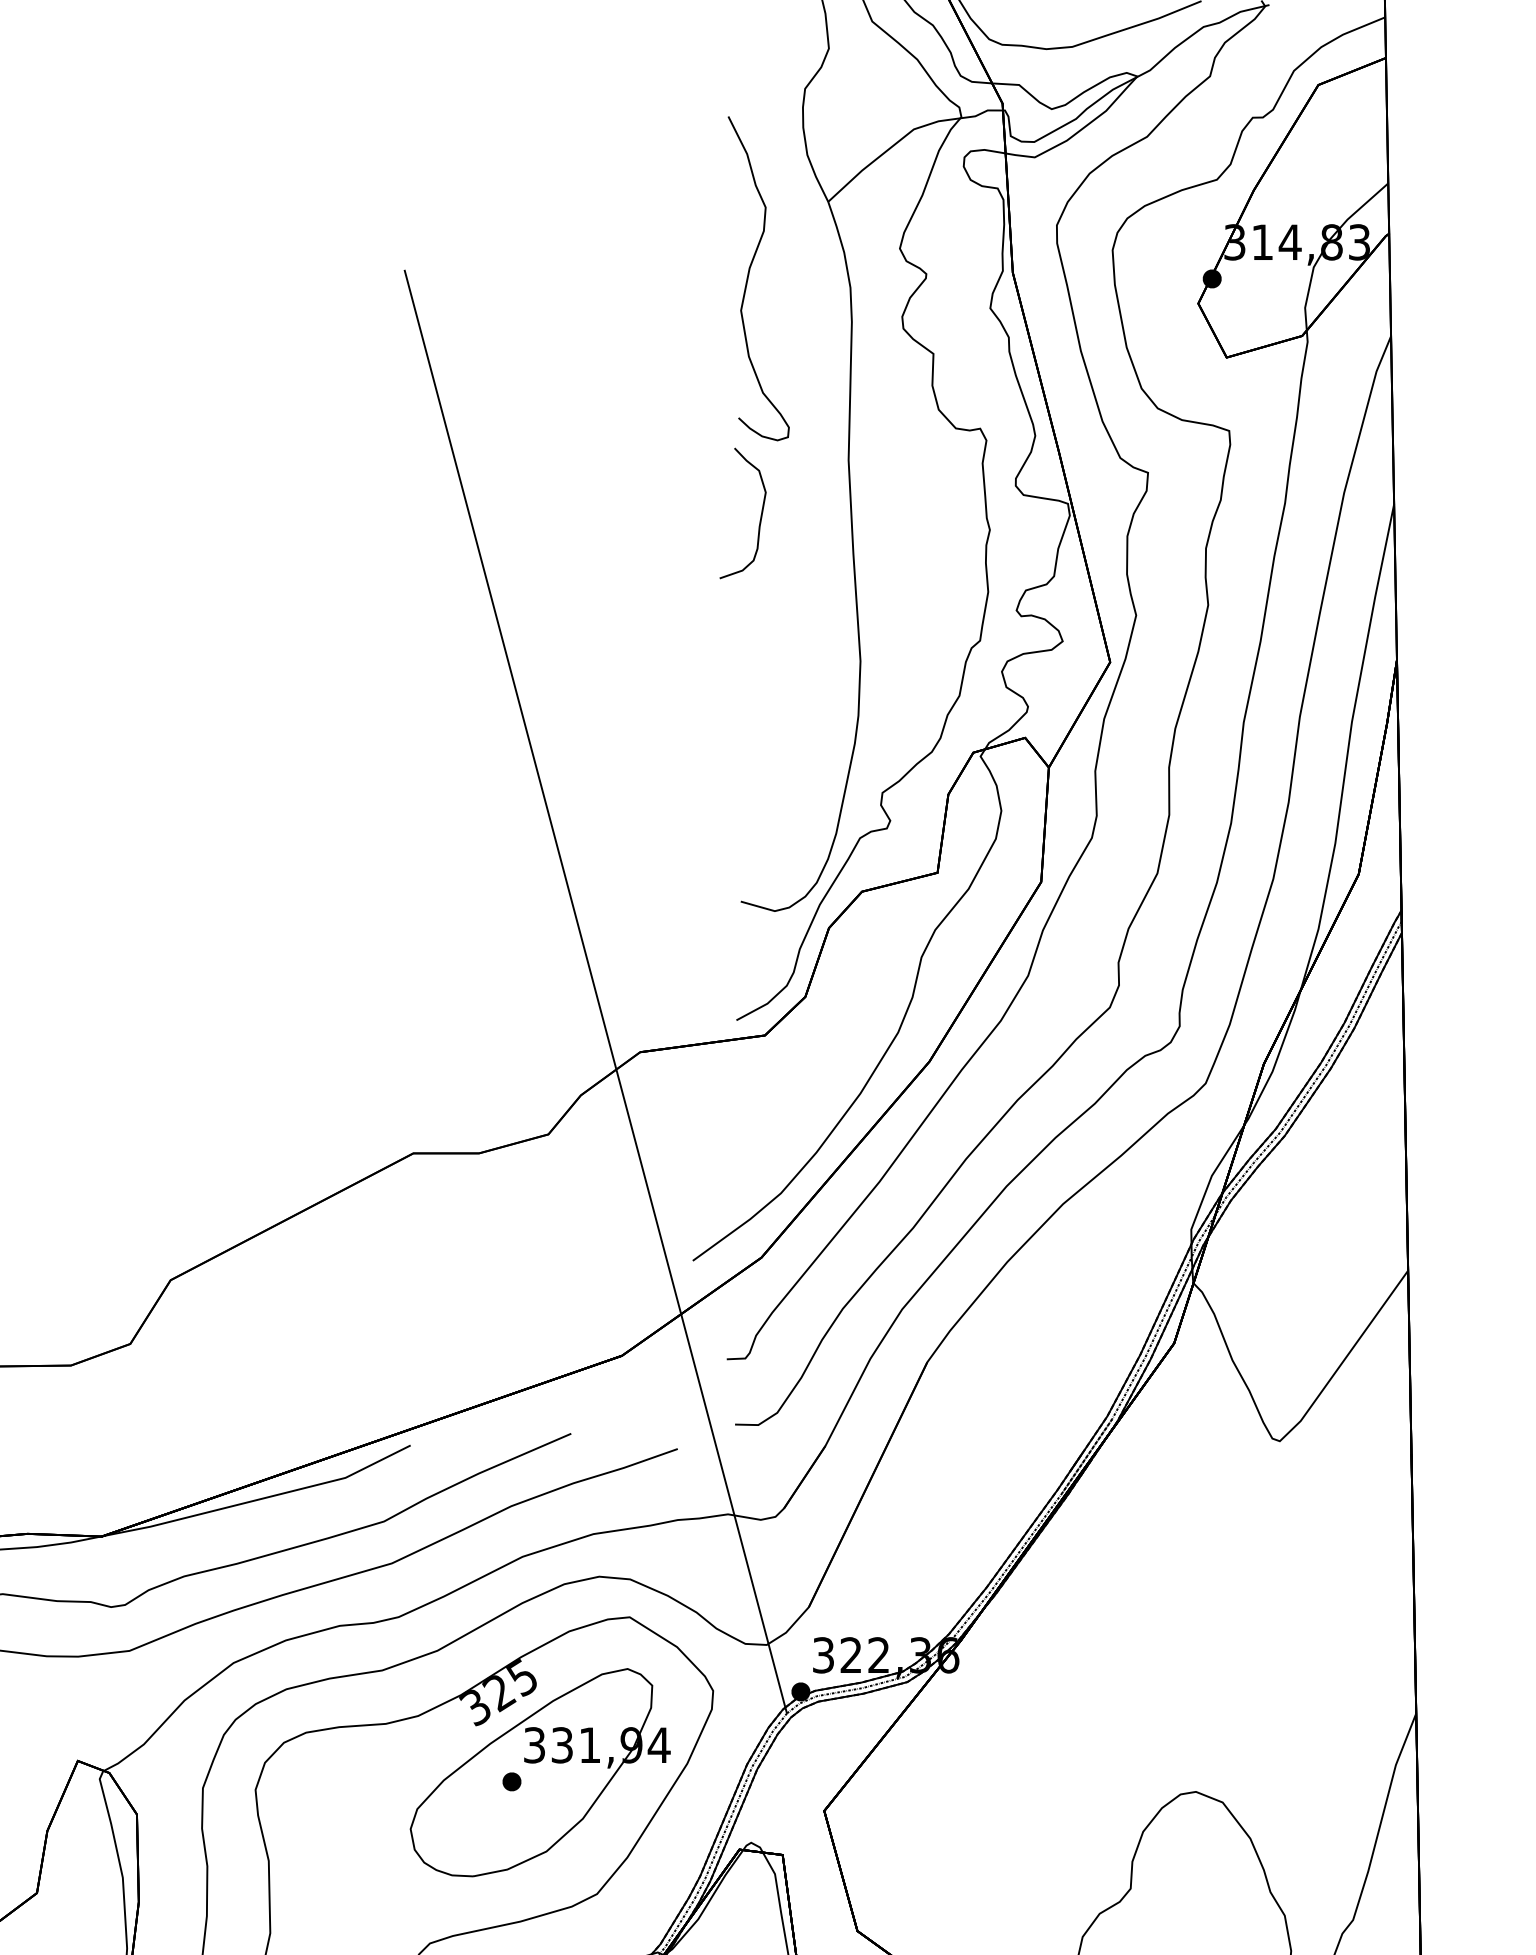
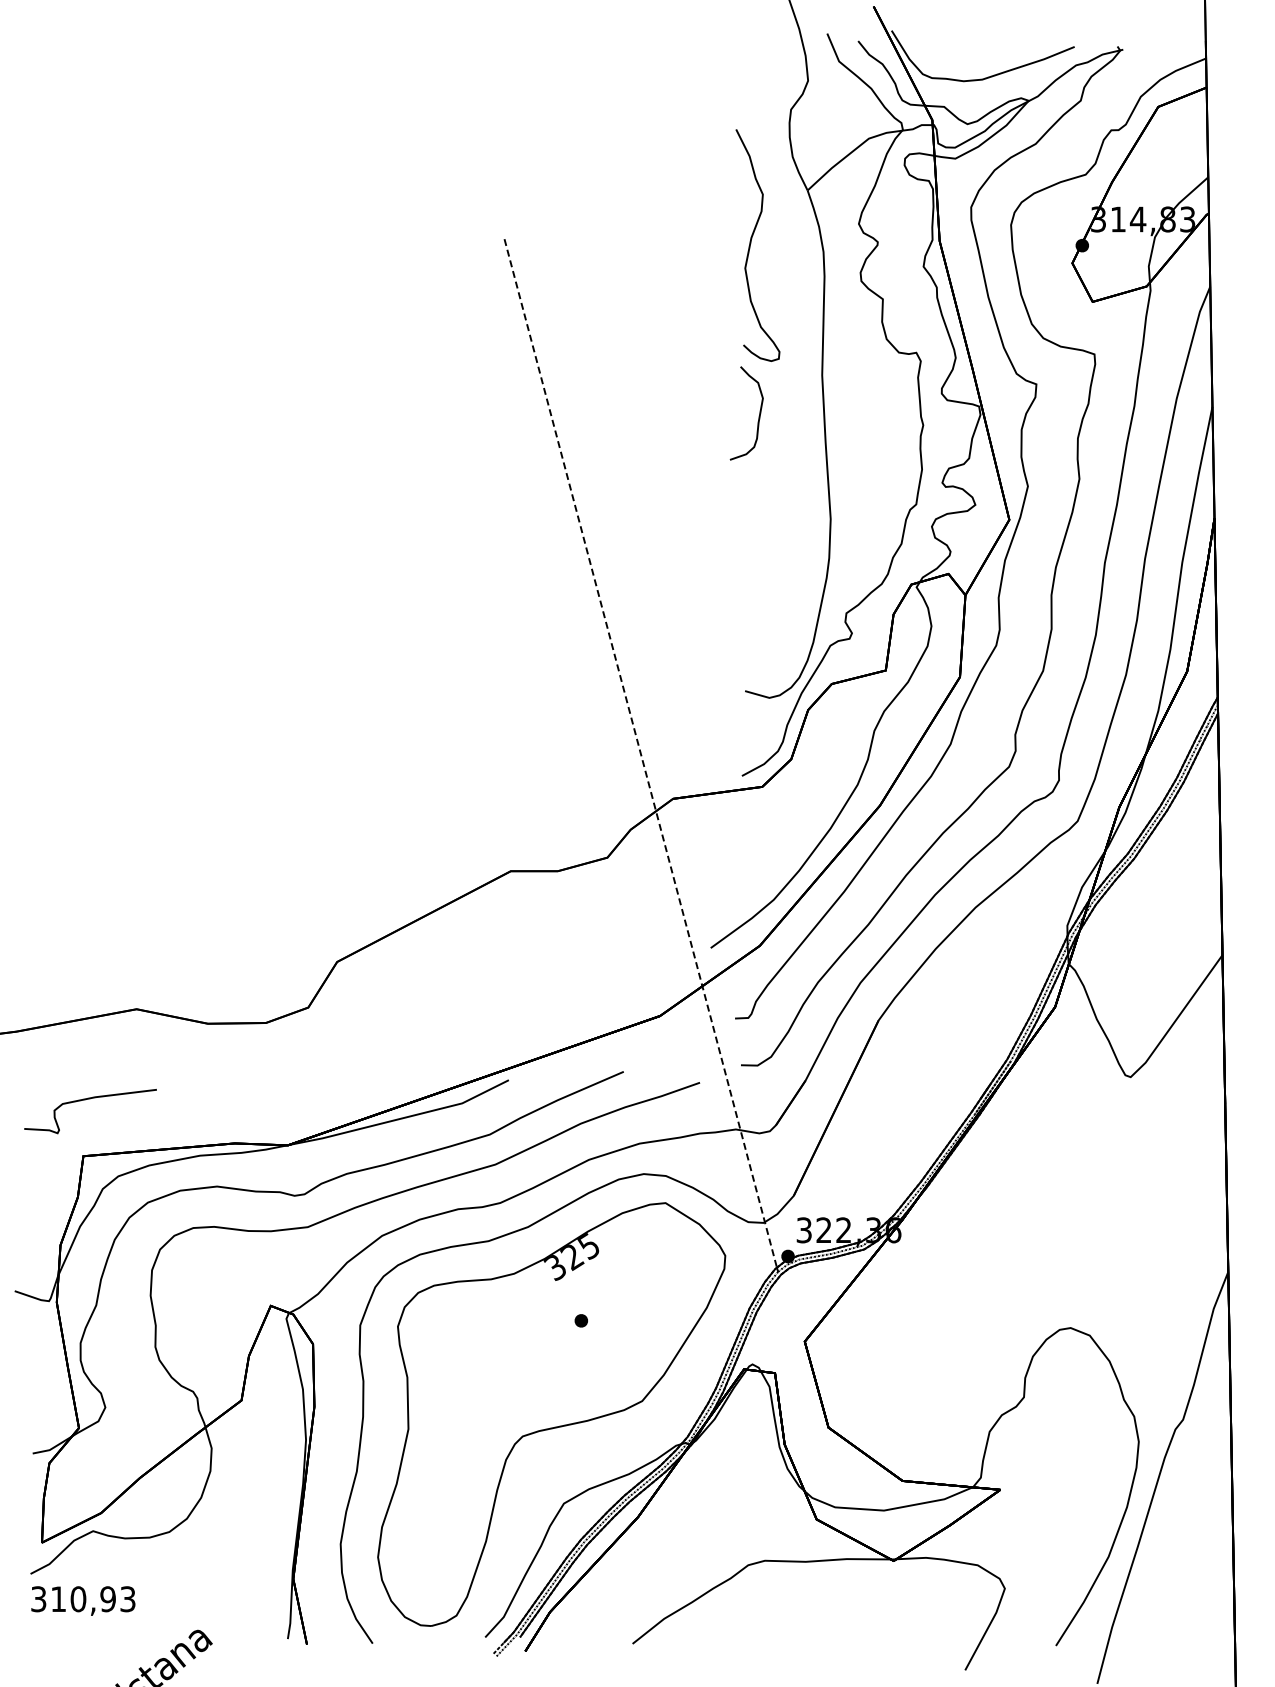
line: (594, 988) -> (640, 753), solid -> dashed
part: (540, 1772) -> (601, 1314), removed

